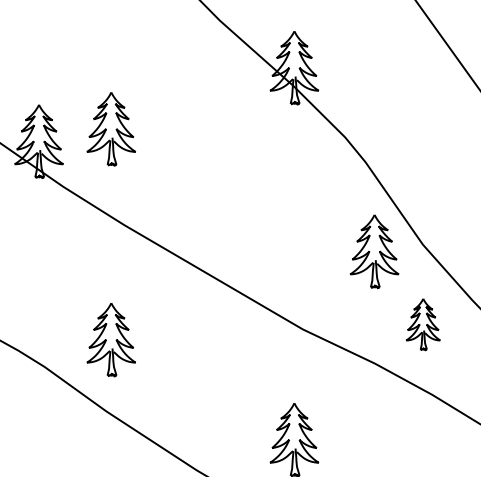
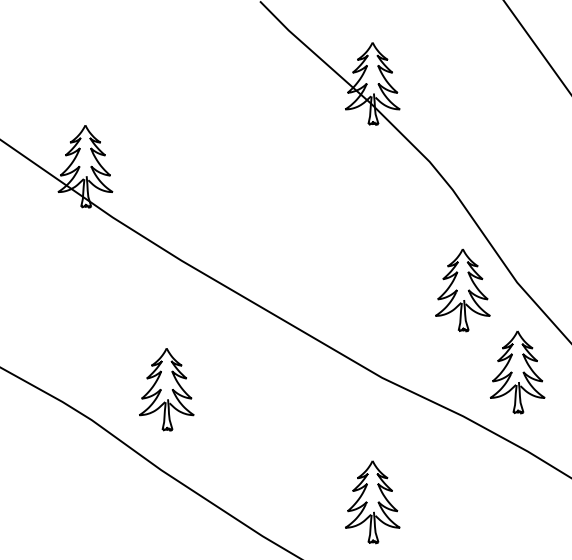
part: (111, 129) -> (166, 152), removed
part: (423, 324) -> (517, 372), size x1.43

